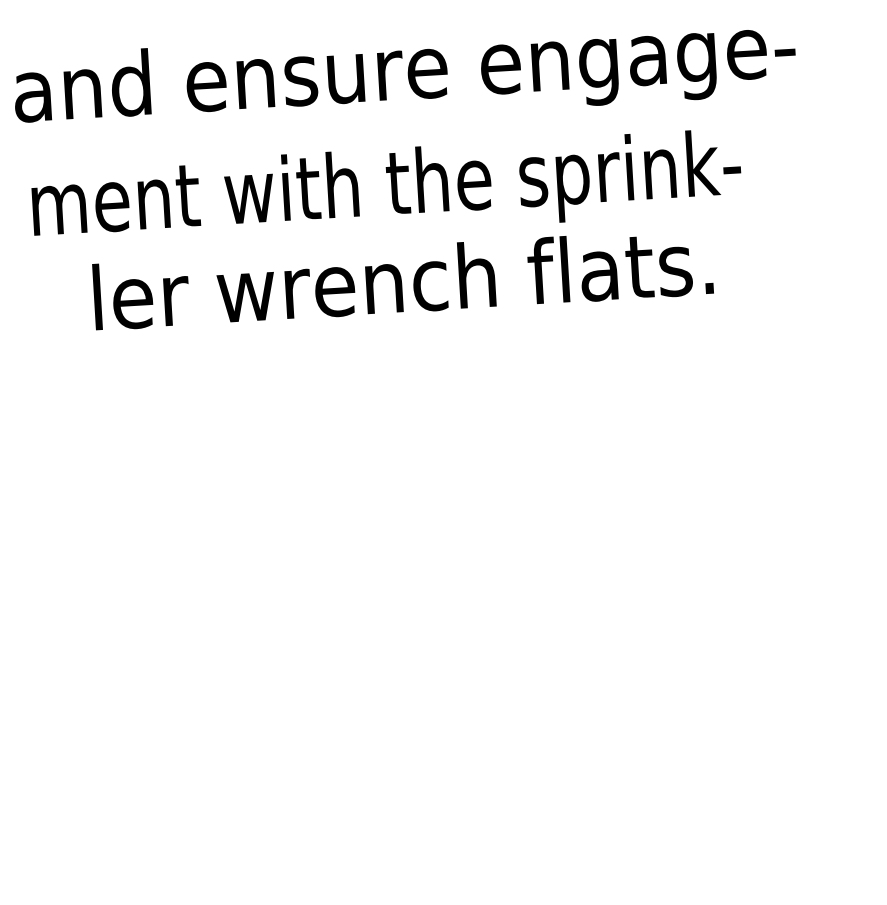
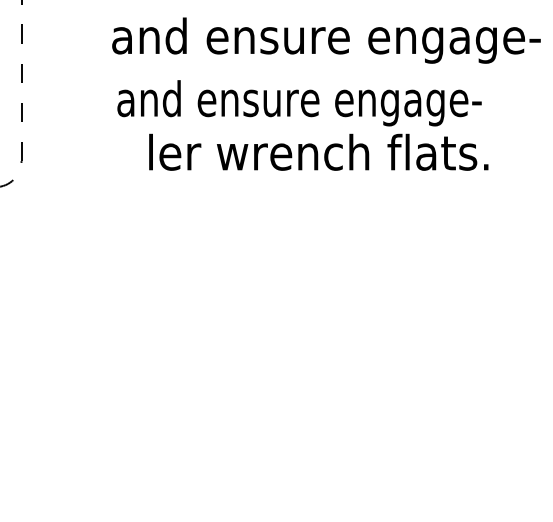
text: (386, 191) -> (312, 103), ment with the sprink- -> and ensure engage-

